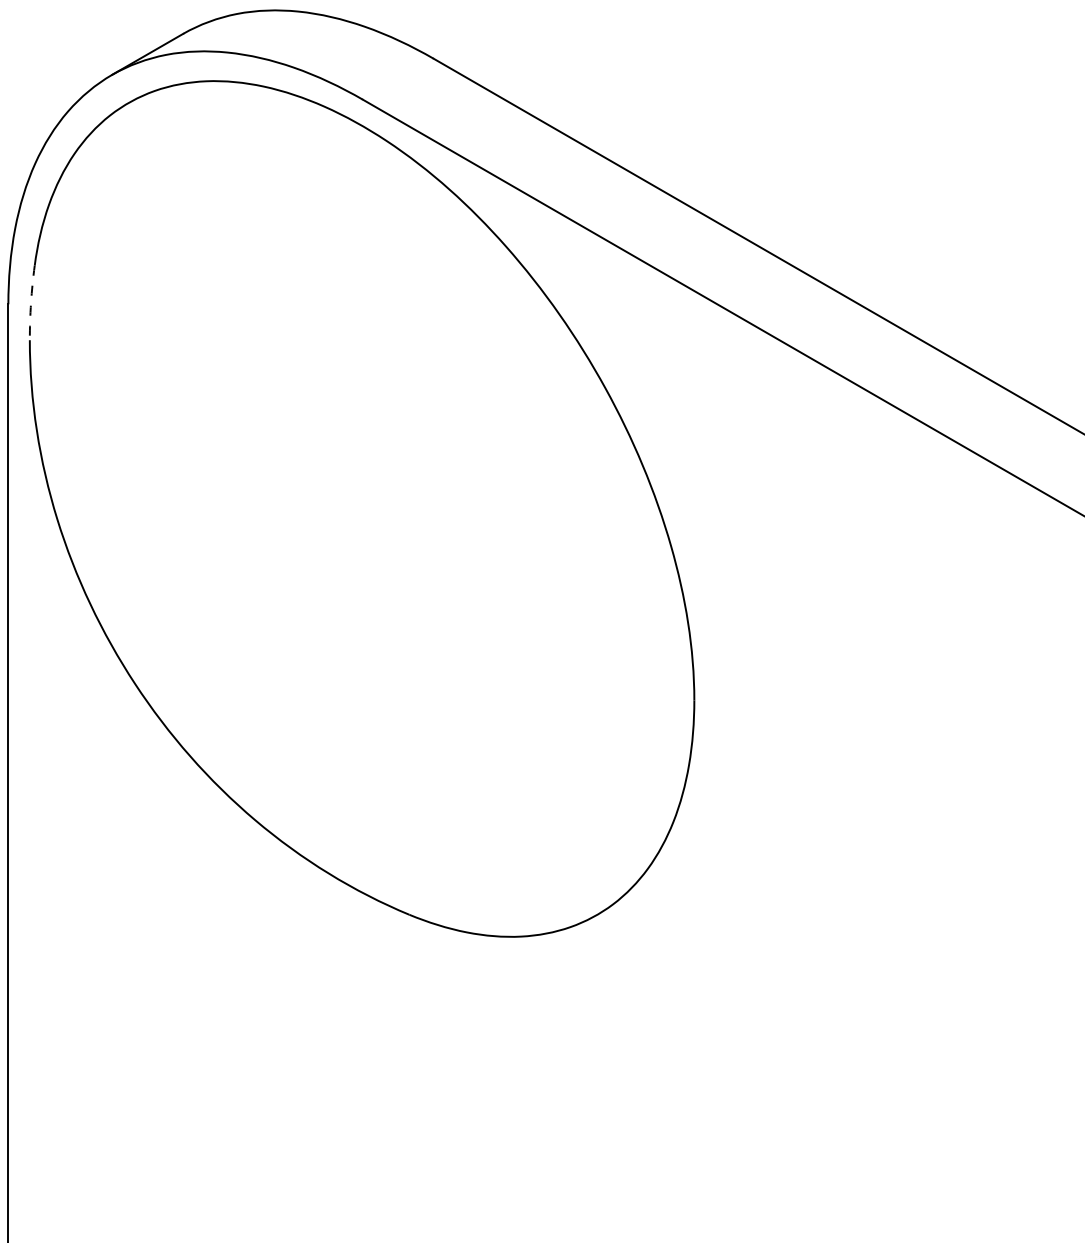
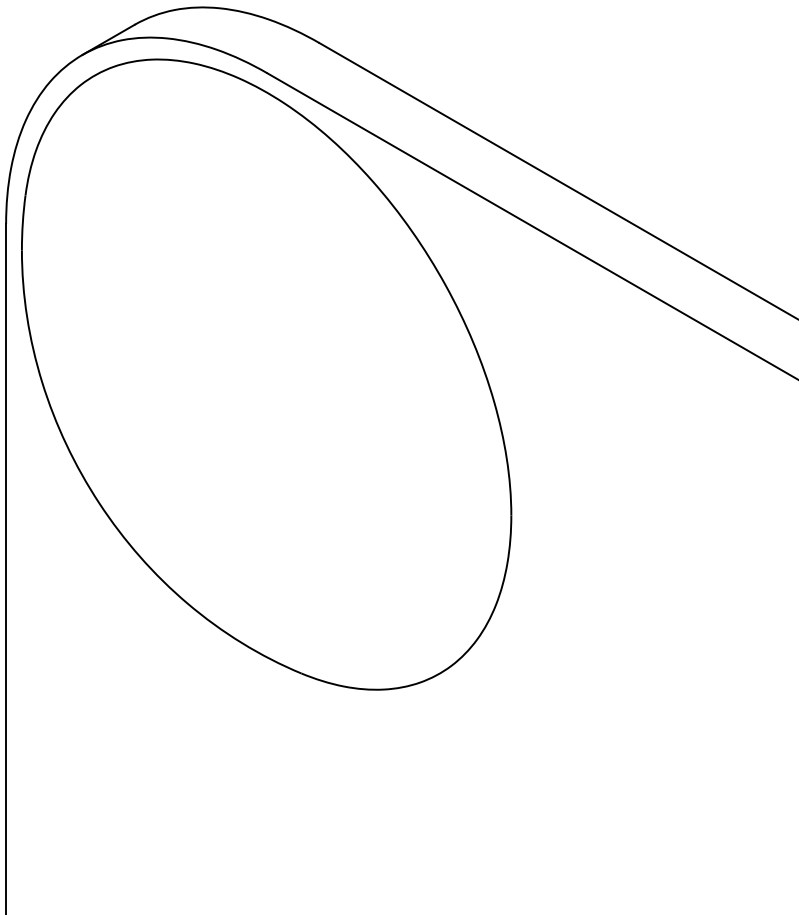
arc: (31, 302) -> (23, 222), dashed -> solid

